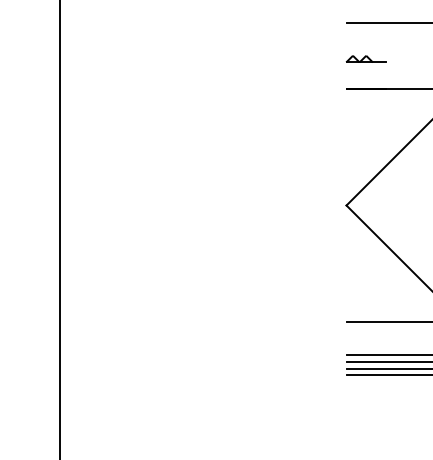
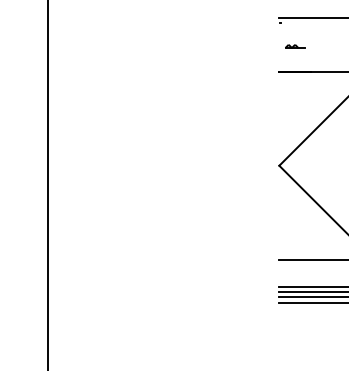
part: (365, 55) -> (294, 44), size x0.6

